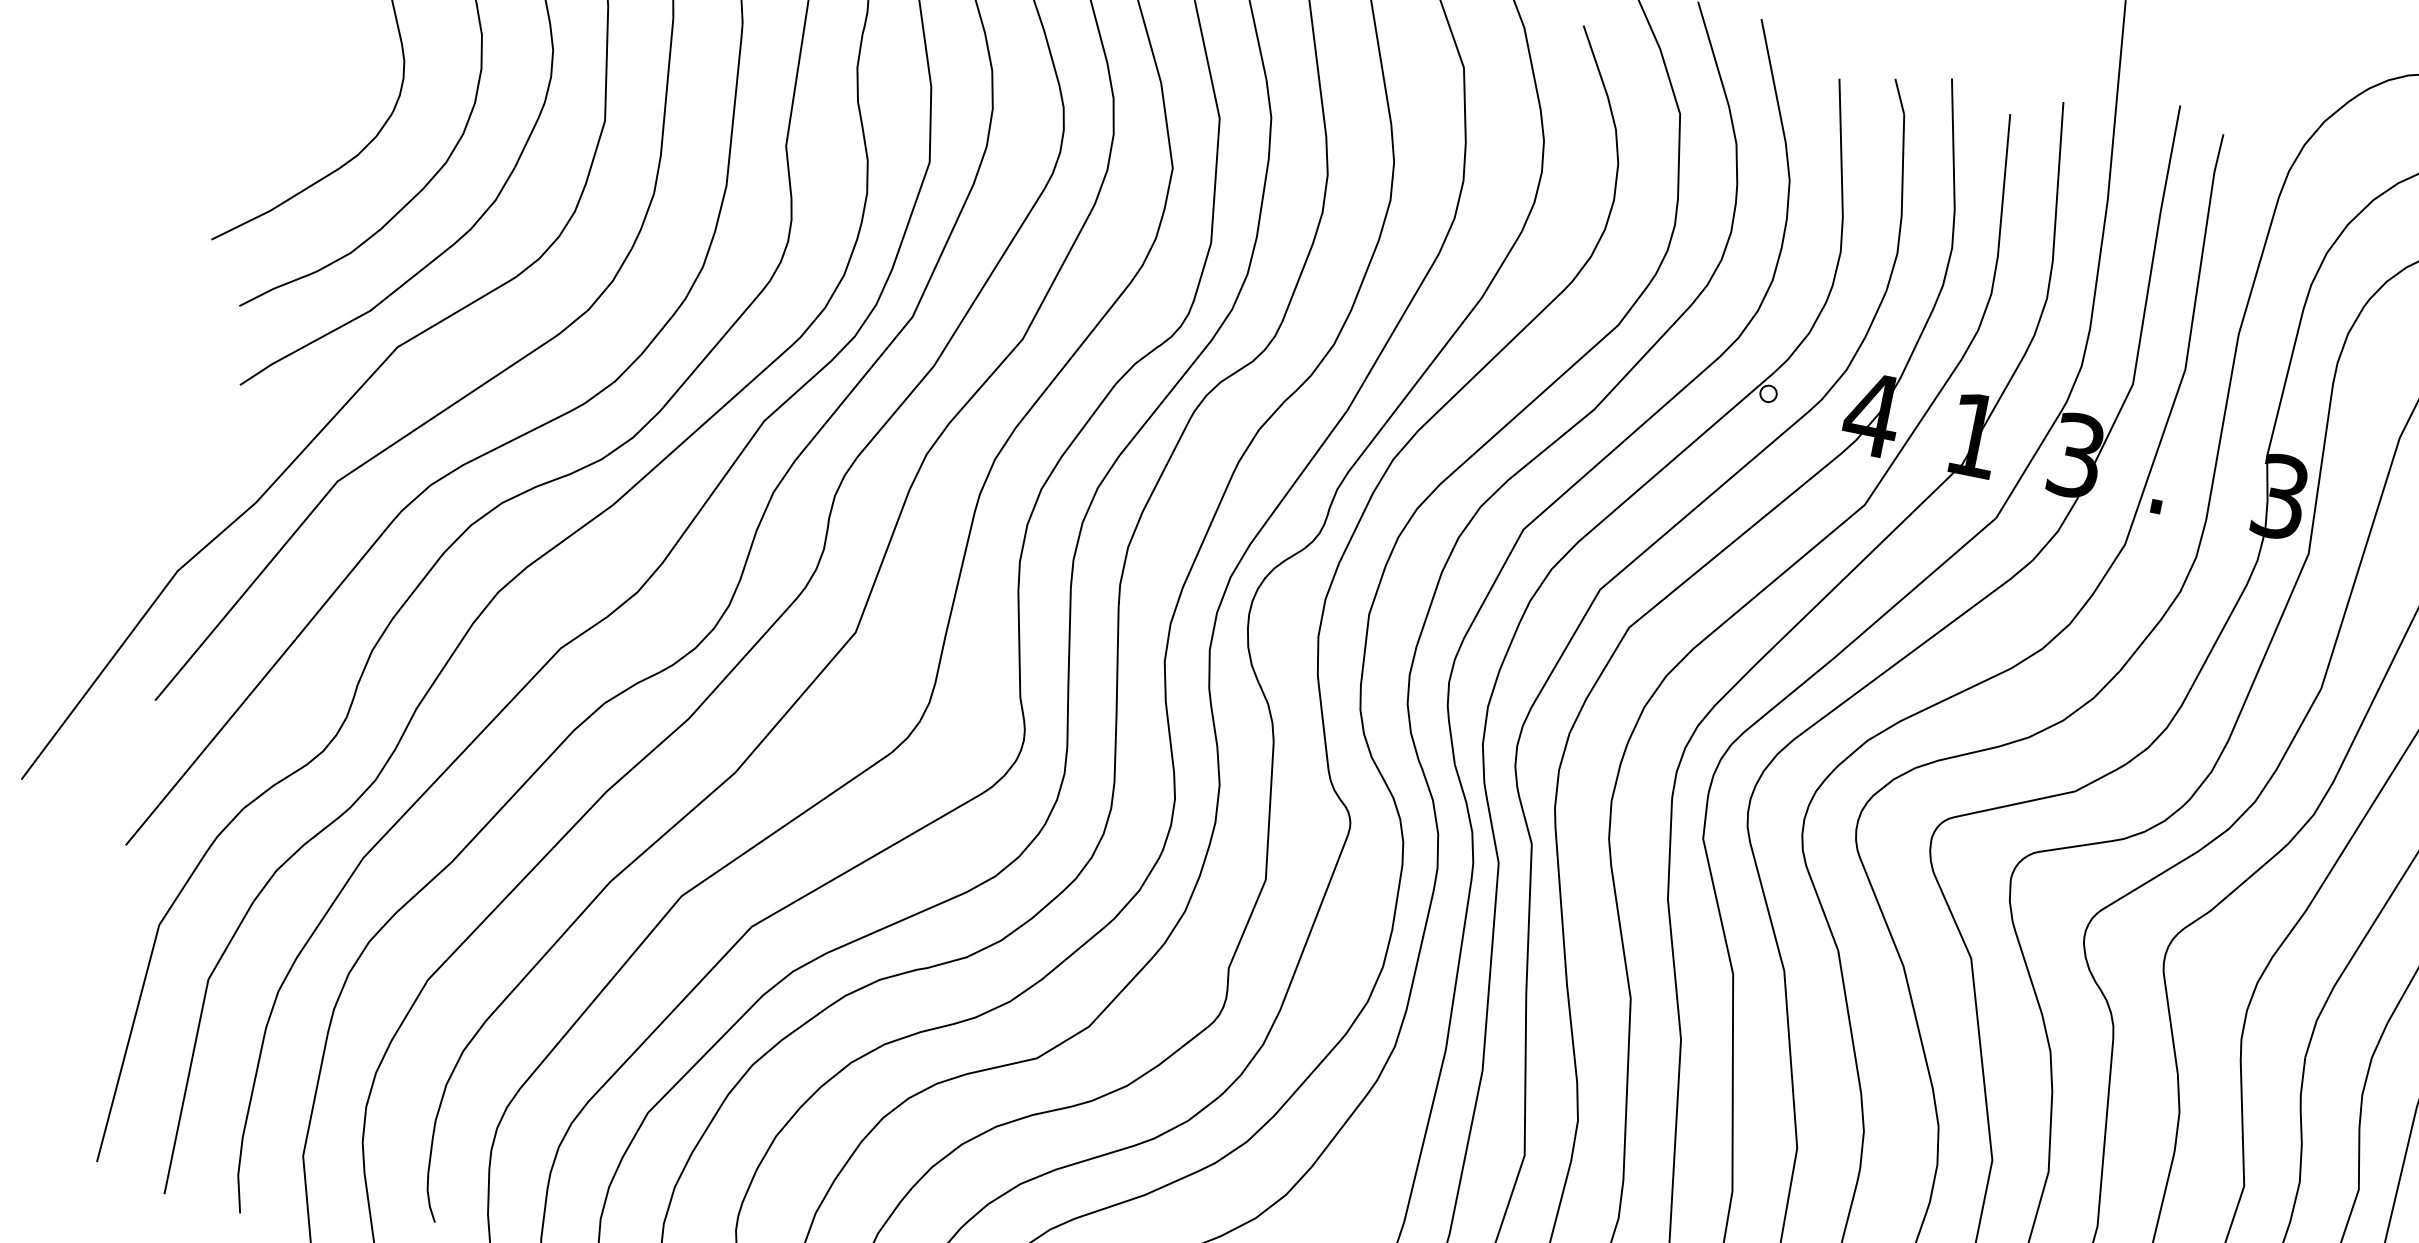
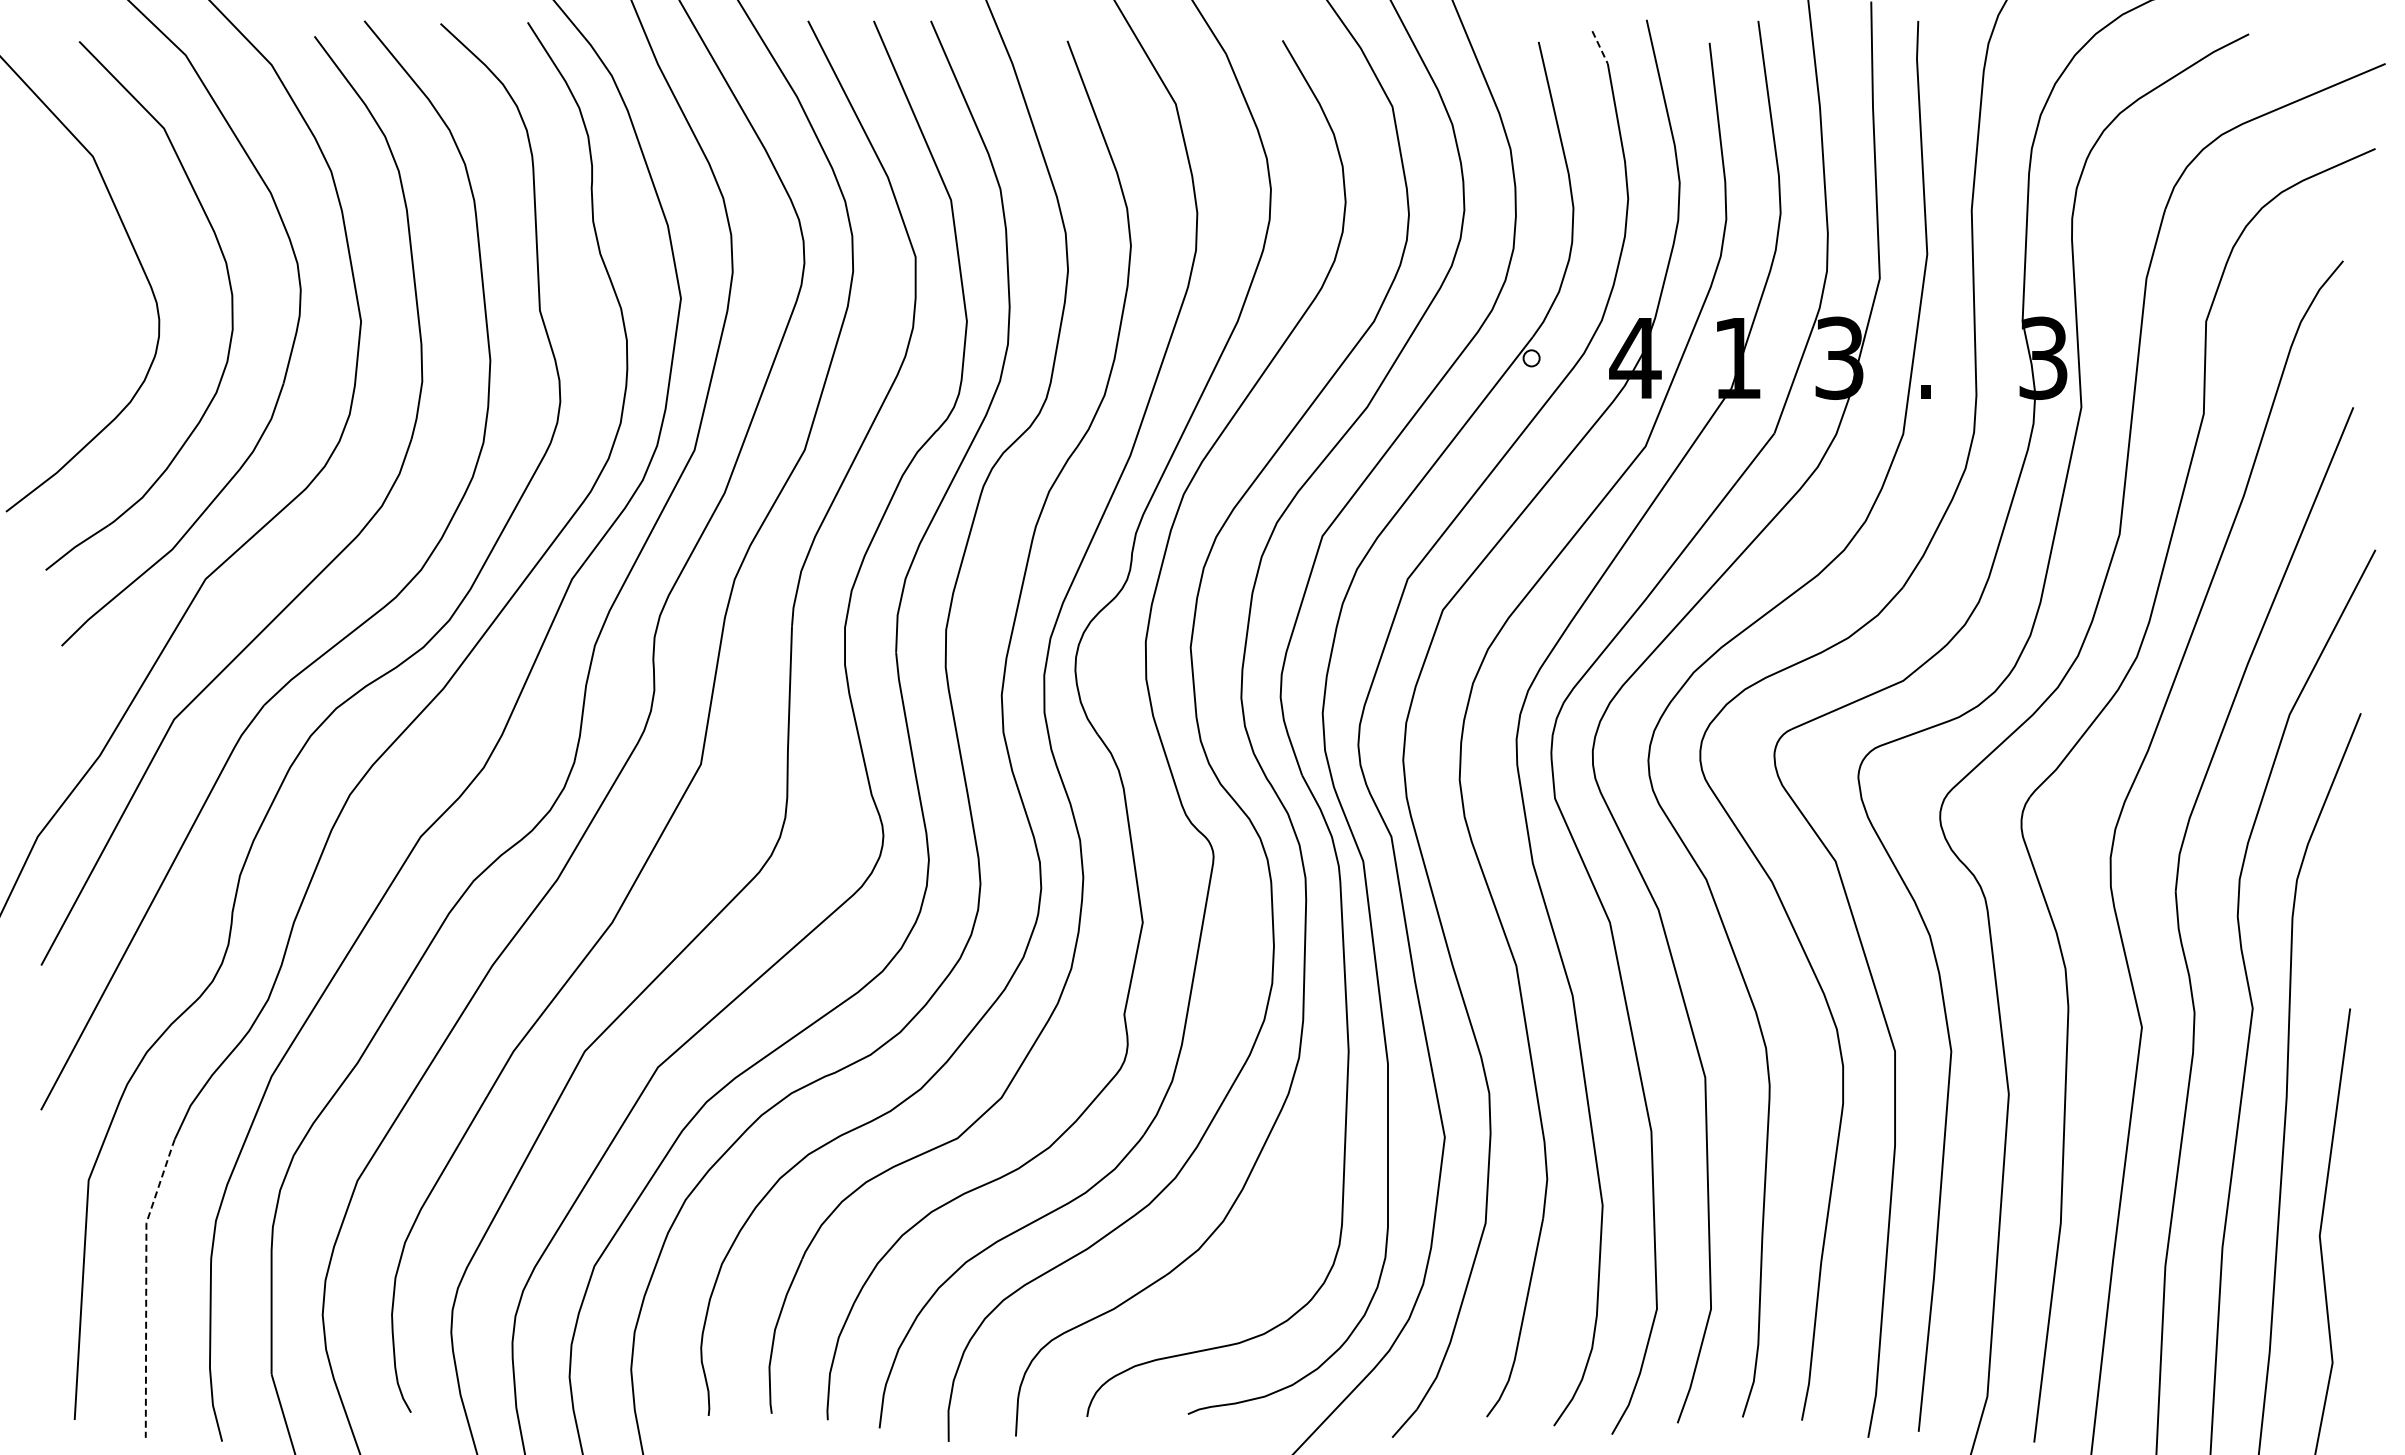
line: (1900, 96) -> (1600, 47), solid -> dashed
line: (195, 1041) -> (146, 1285), solid -> dashed

